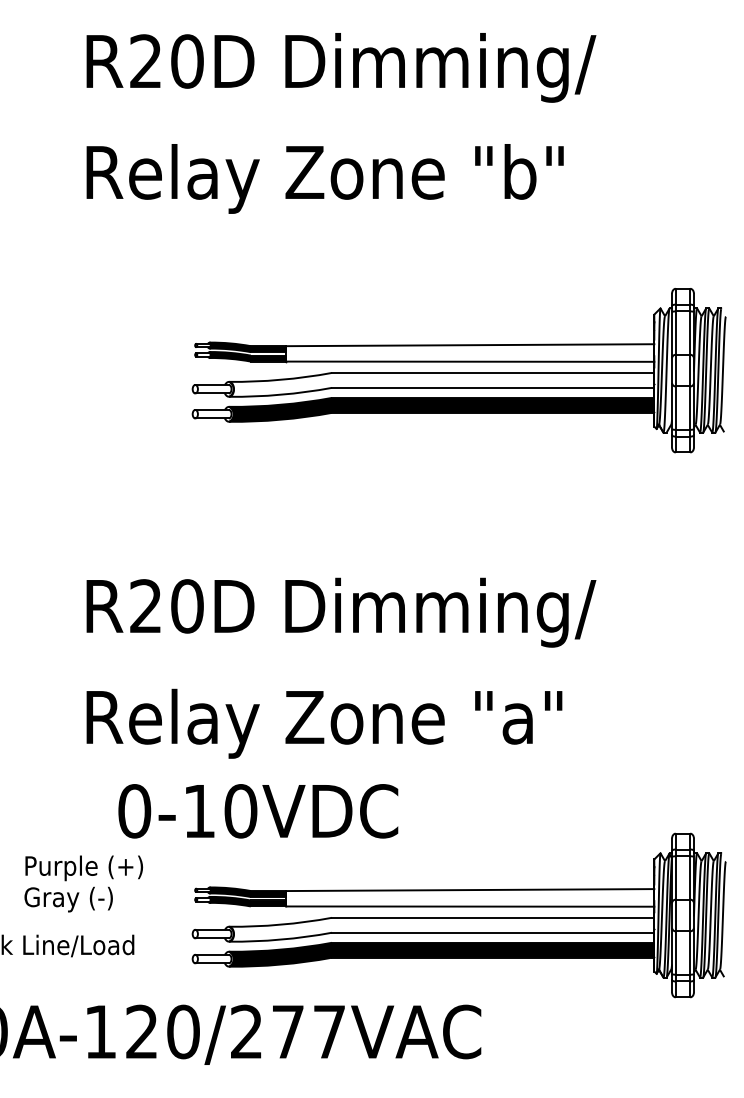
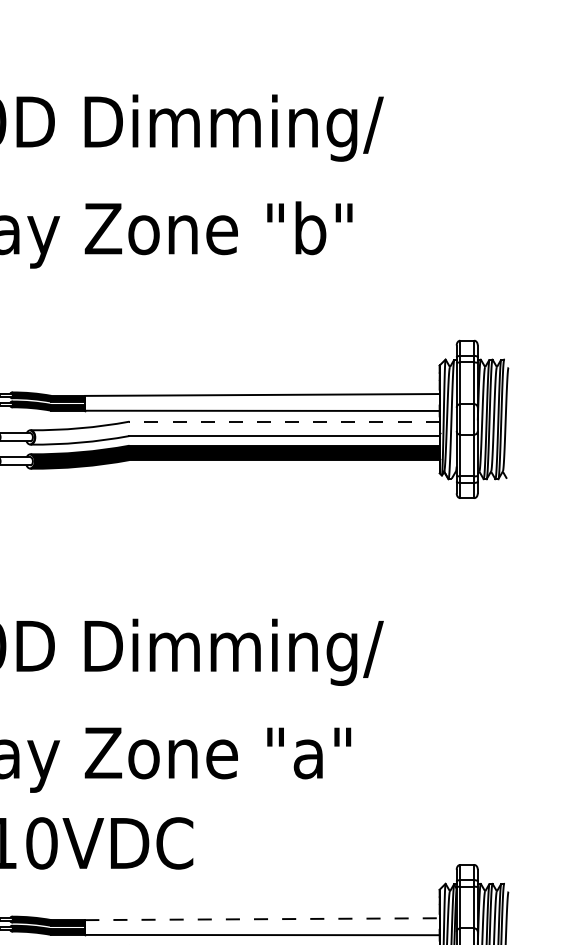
line: (492, 372) -> (283, 421), solid -> dashed
line: (470, 890) -> (262, 919), solid -> dashed

